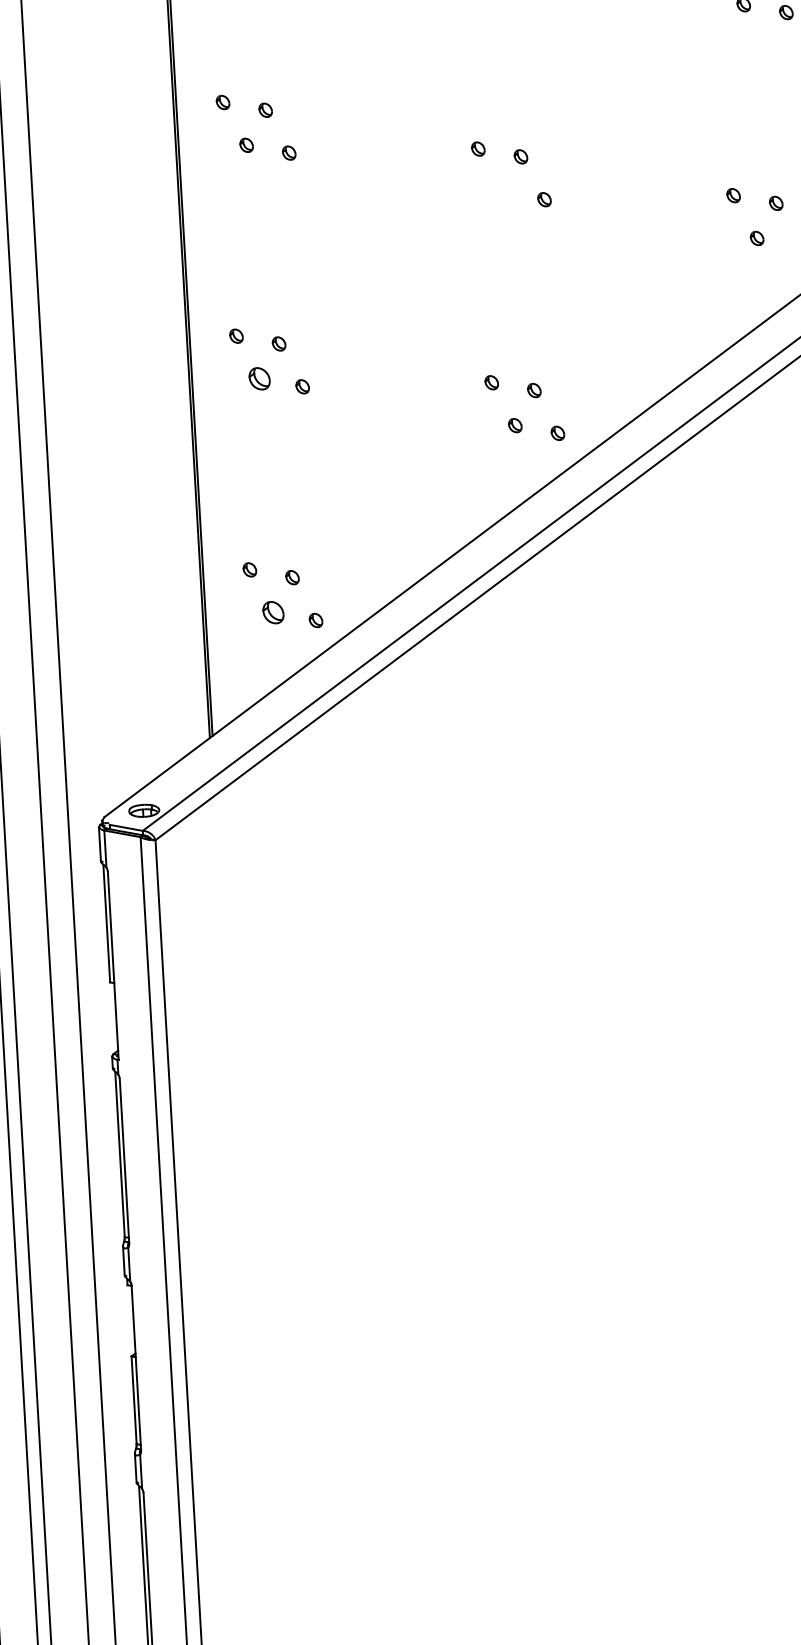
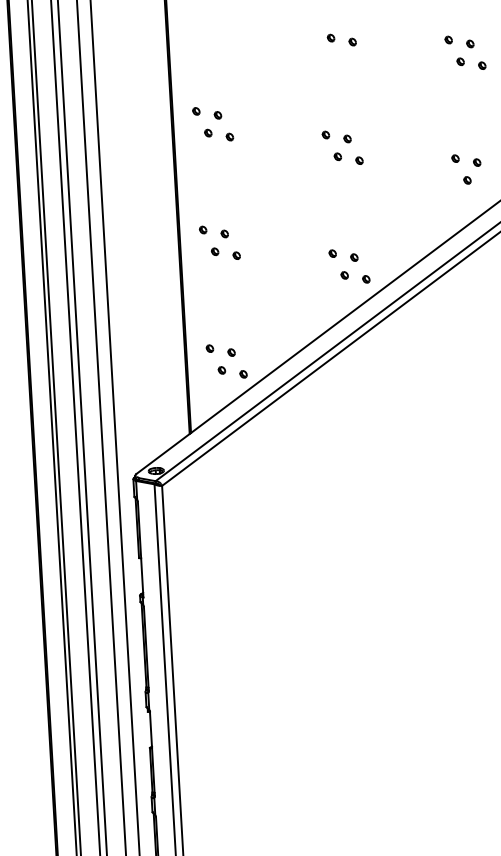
part: (501, 191) -> (337, 156), added
part: (260, 378) -> (215, 251), size x0.62
part: (272, 612) -> (221, 370), size x0.62

